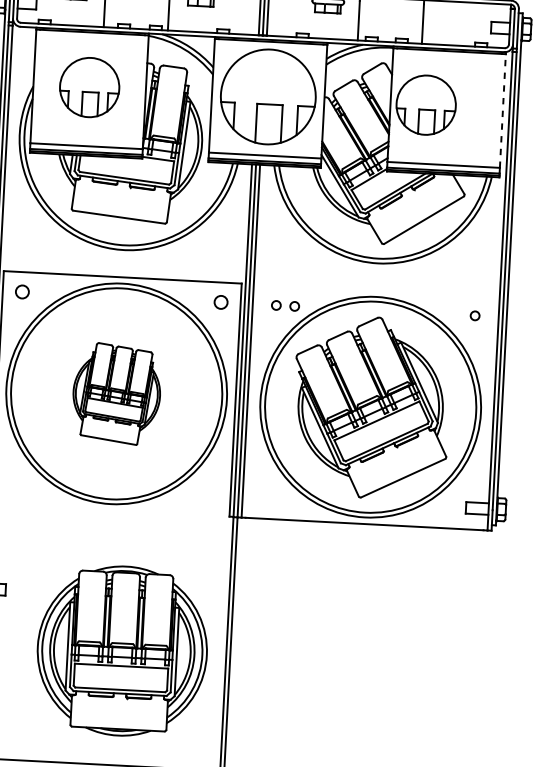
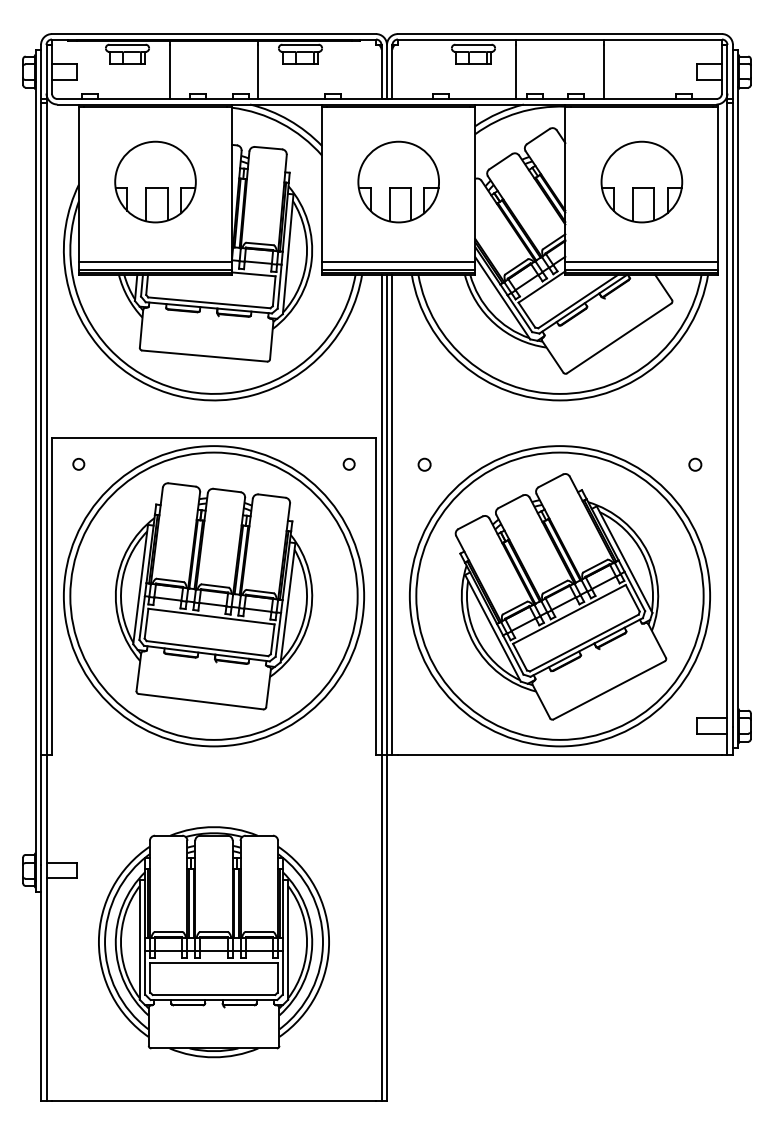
part: (268, 96) -> (398, 181), size x0.62
part: (425, 104) -> (641, 181), moved
line: (502, 110) -> (718, 184), dashed -> solid
circle: (22, 291) -> (78, 463), size x0.62
circle: (220, 301) -> (348, 463), size x0.62
circle: (294, 306) -> (449, 464), removed
part: (117, 394) -> (214, 596), size x1.67
part: (121, 651) -> (213, 942), moved

